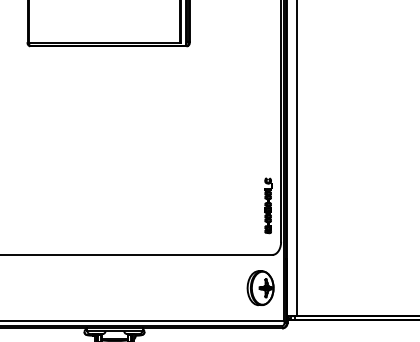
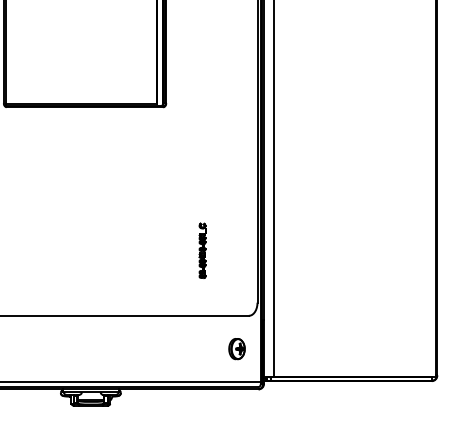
part: (268, 205) -> (202, 250), moved
part: (260, 287) -> (236, 348), size x0.6

